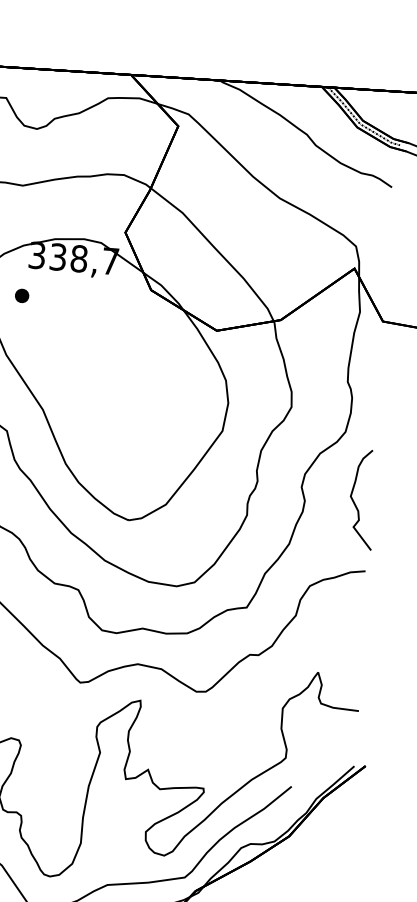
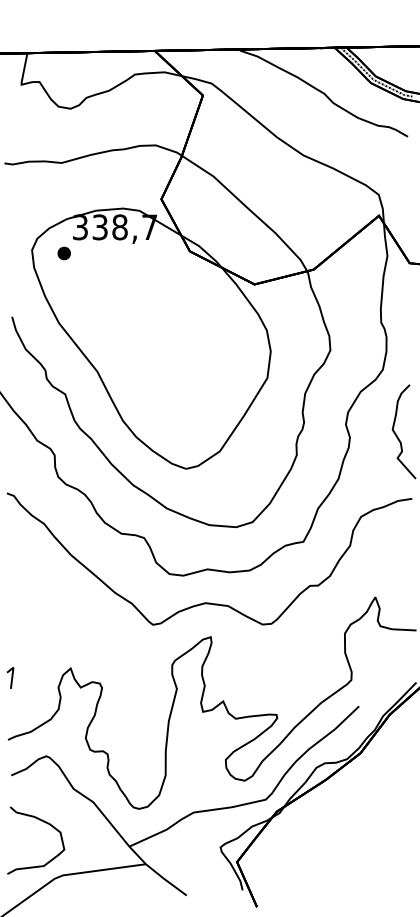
part: (21, 295) -> (63, 253), moved

